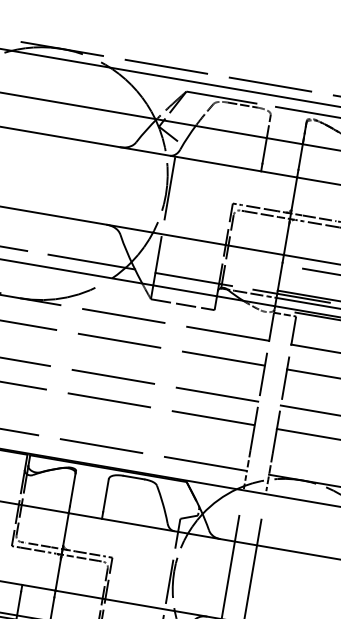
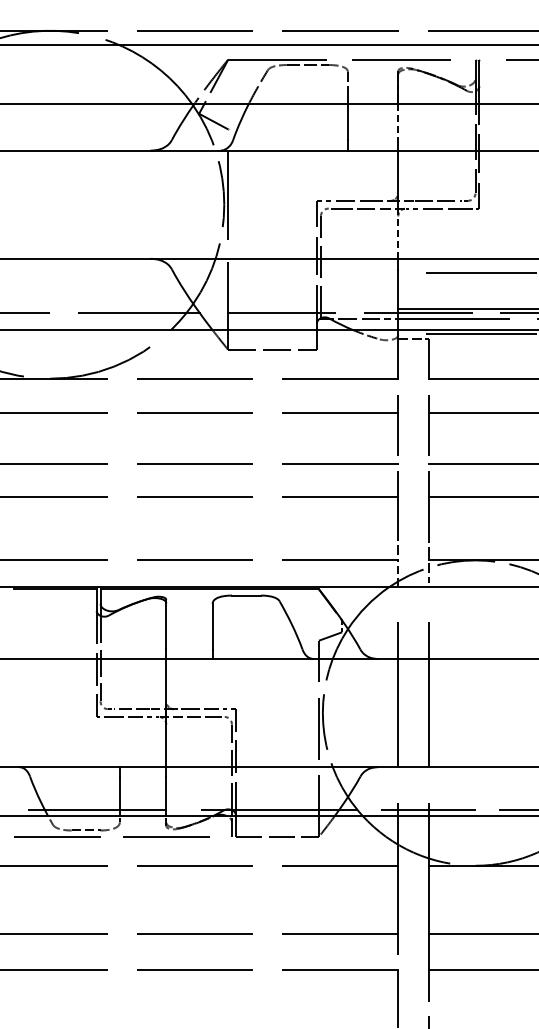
line: (300, 157) -> (398, 122), solid -> dashed
line: (286, 238) -> (398, 235), solid -> dashed

